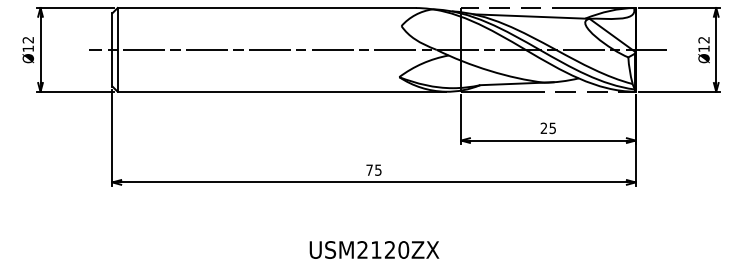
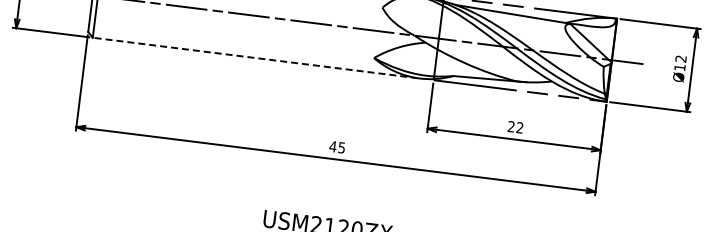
line: (281, 91) -> (255, 57), solid -> dashed
text: (552, 128) -> (519, 127), 25 -> 22
text: (369, 169) -> (333, 146), 75 -> 45

